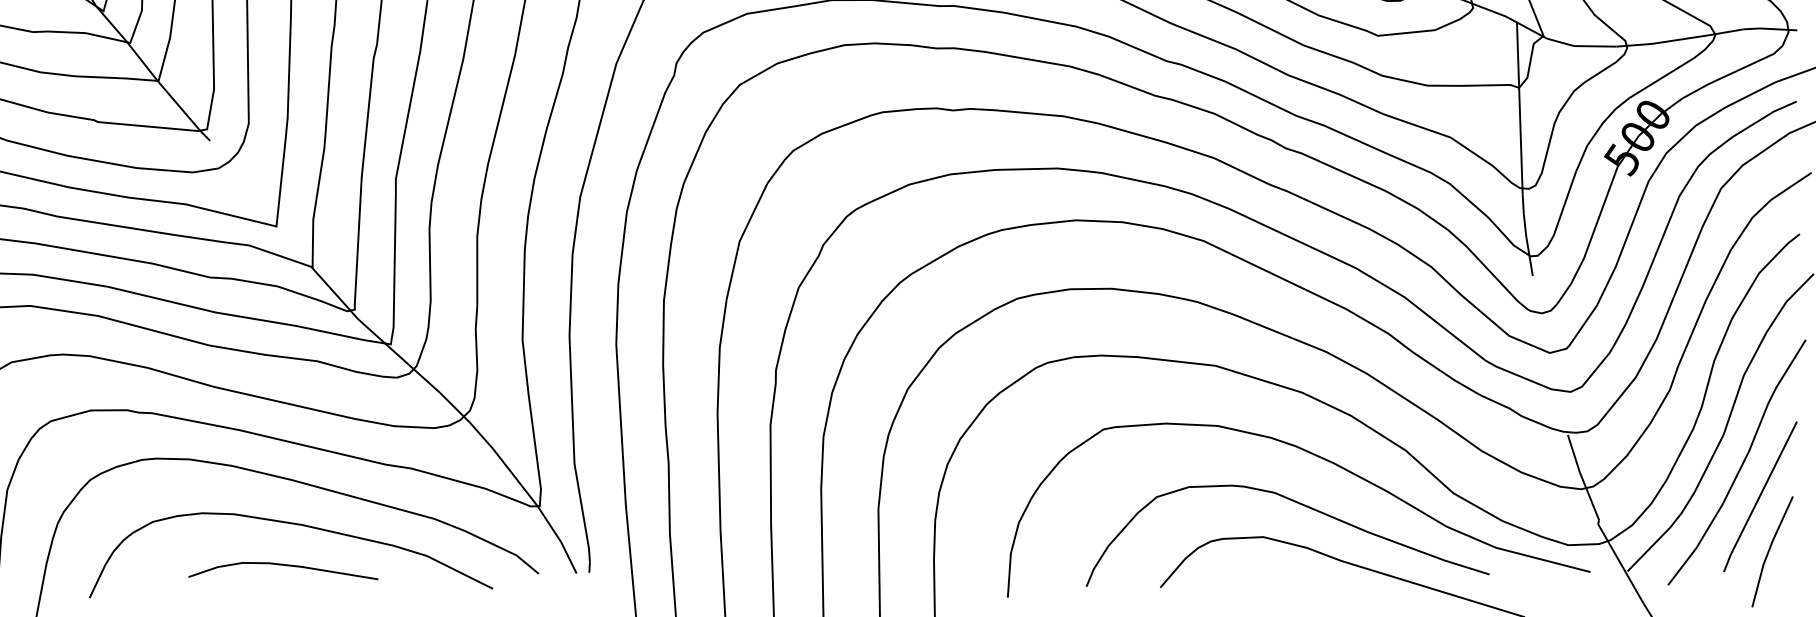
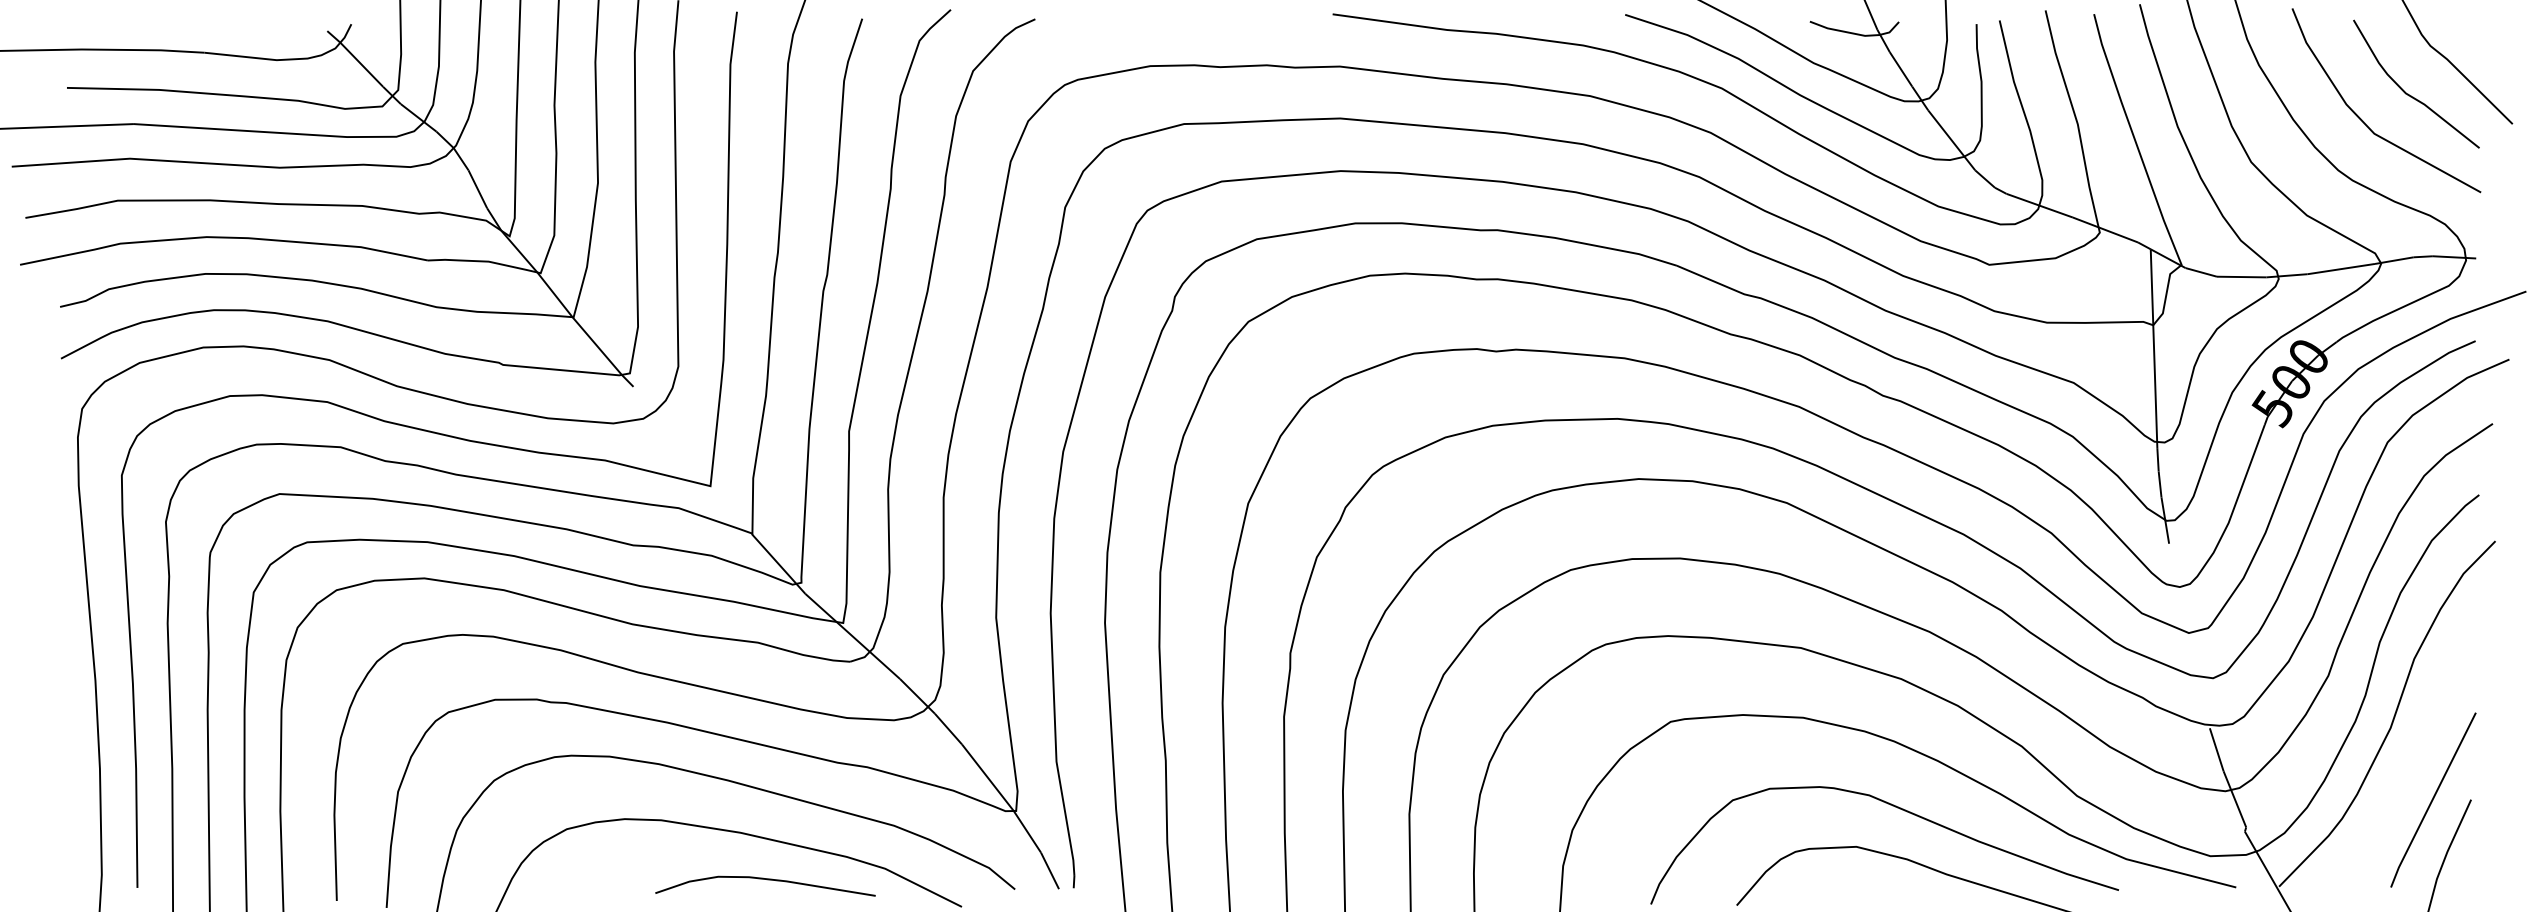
curve: (1741, 464) -> (2411, 762), removed
curve: (285, 566) -> (767, 880), moved

